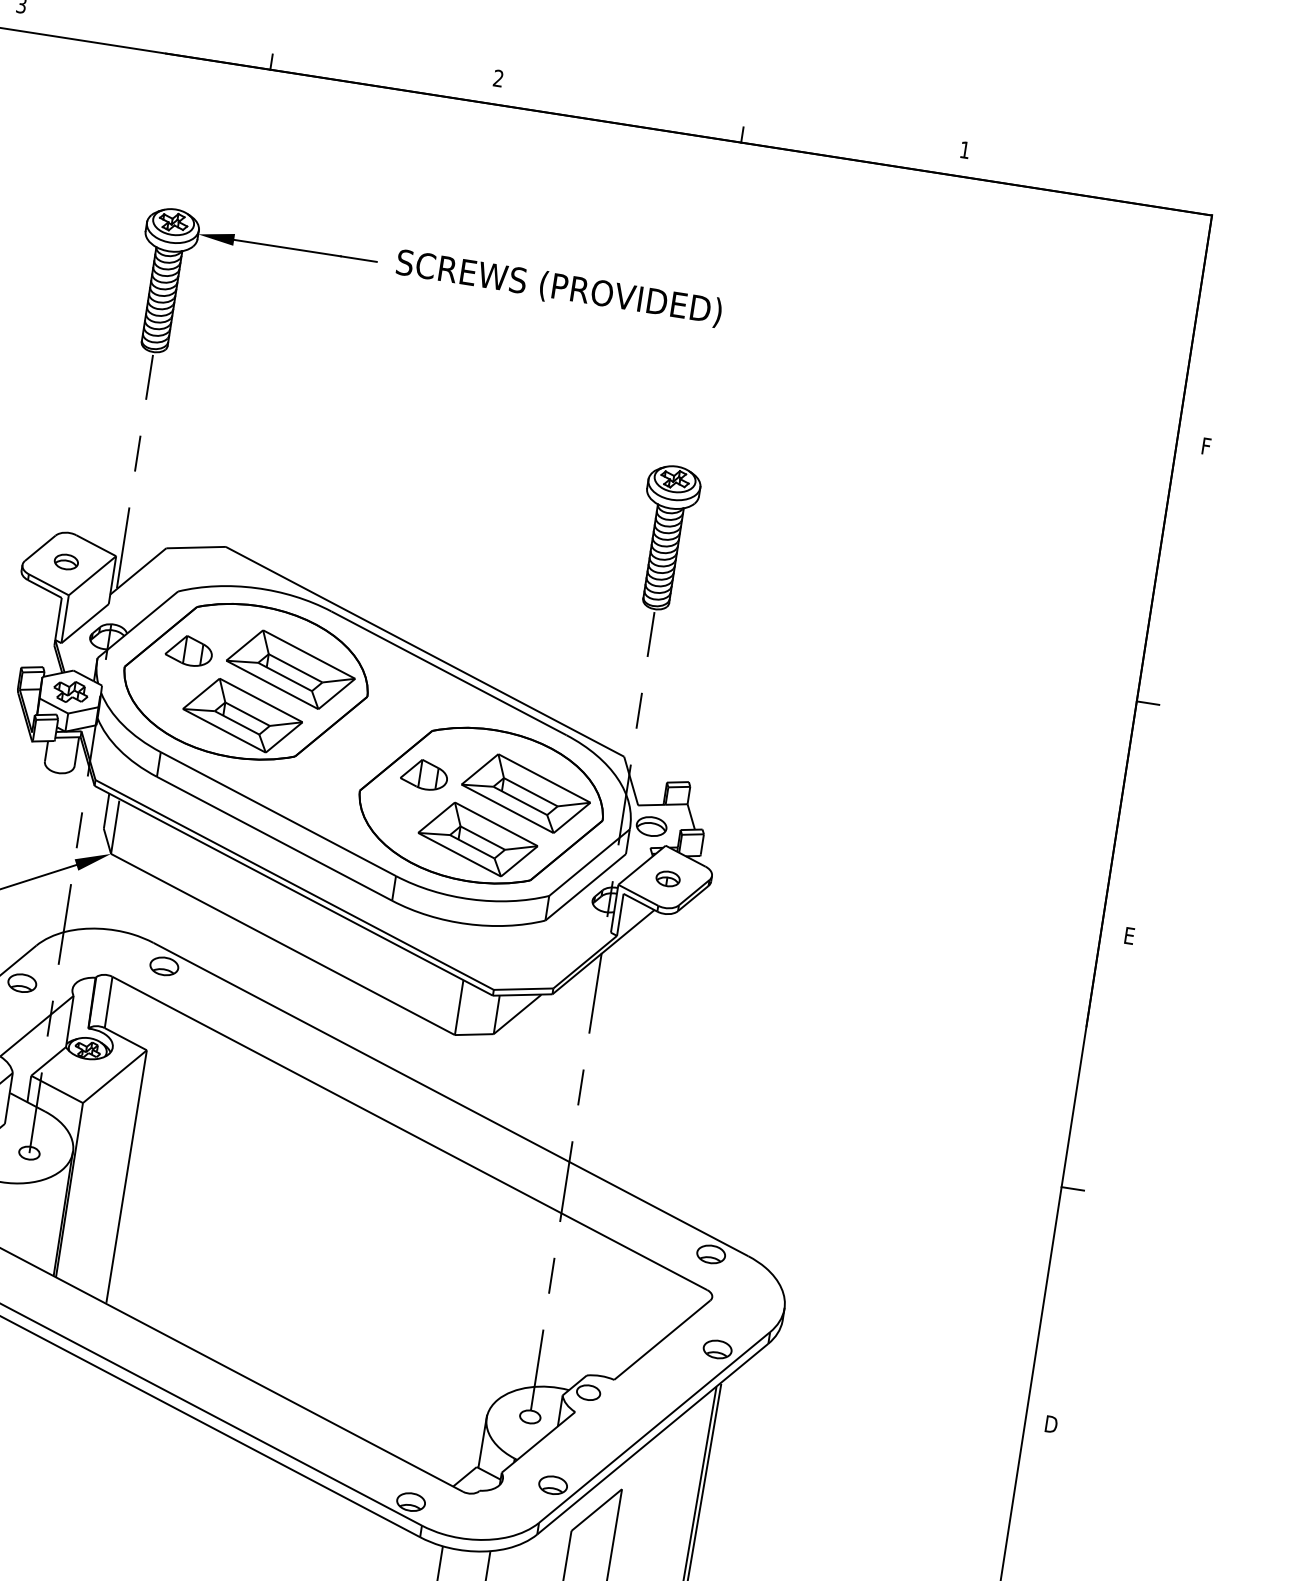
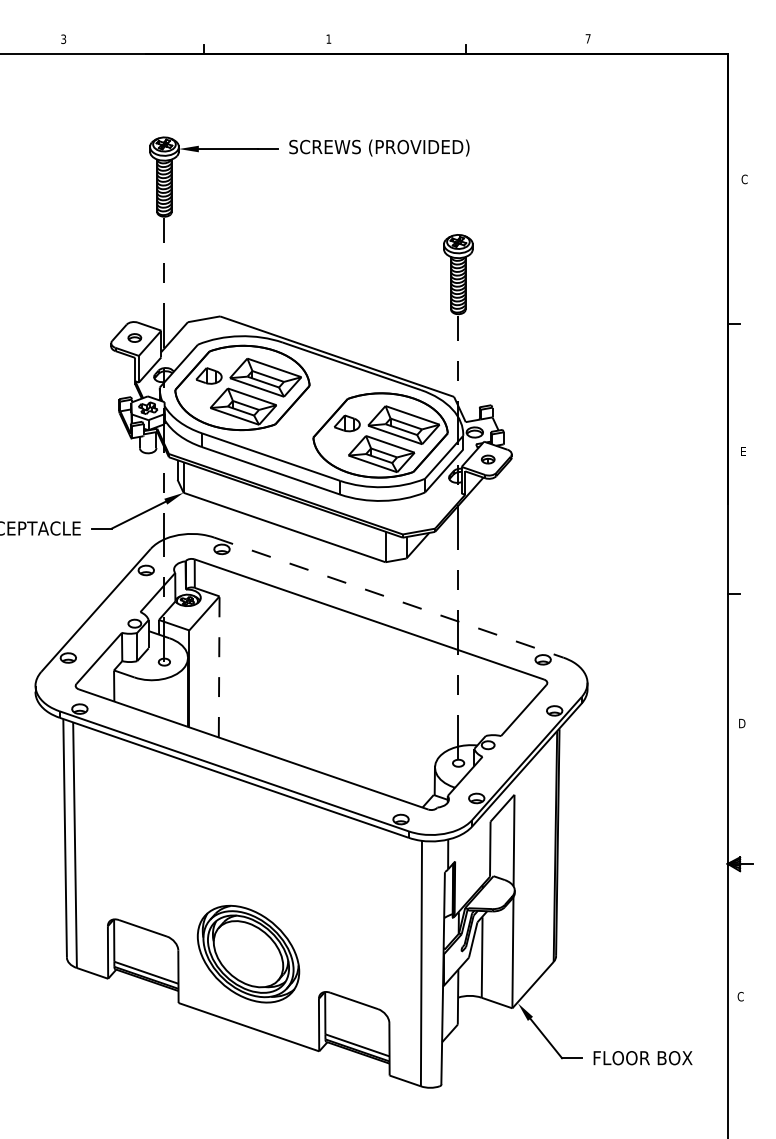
text: (498, 77) -> (328, 38), 2 -> 1
text: (963, 149) -> (587, 38), 1 -> 7
text: (1207, 446) -> (744, 179), F -> C
line: (450, 1099) -> (388, 597), solid -> dashed
line: (127, 1176) -> (219, 666), solid -> dashed

